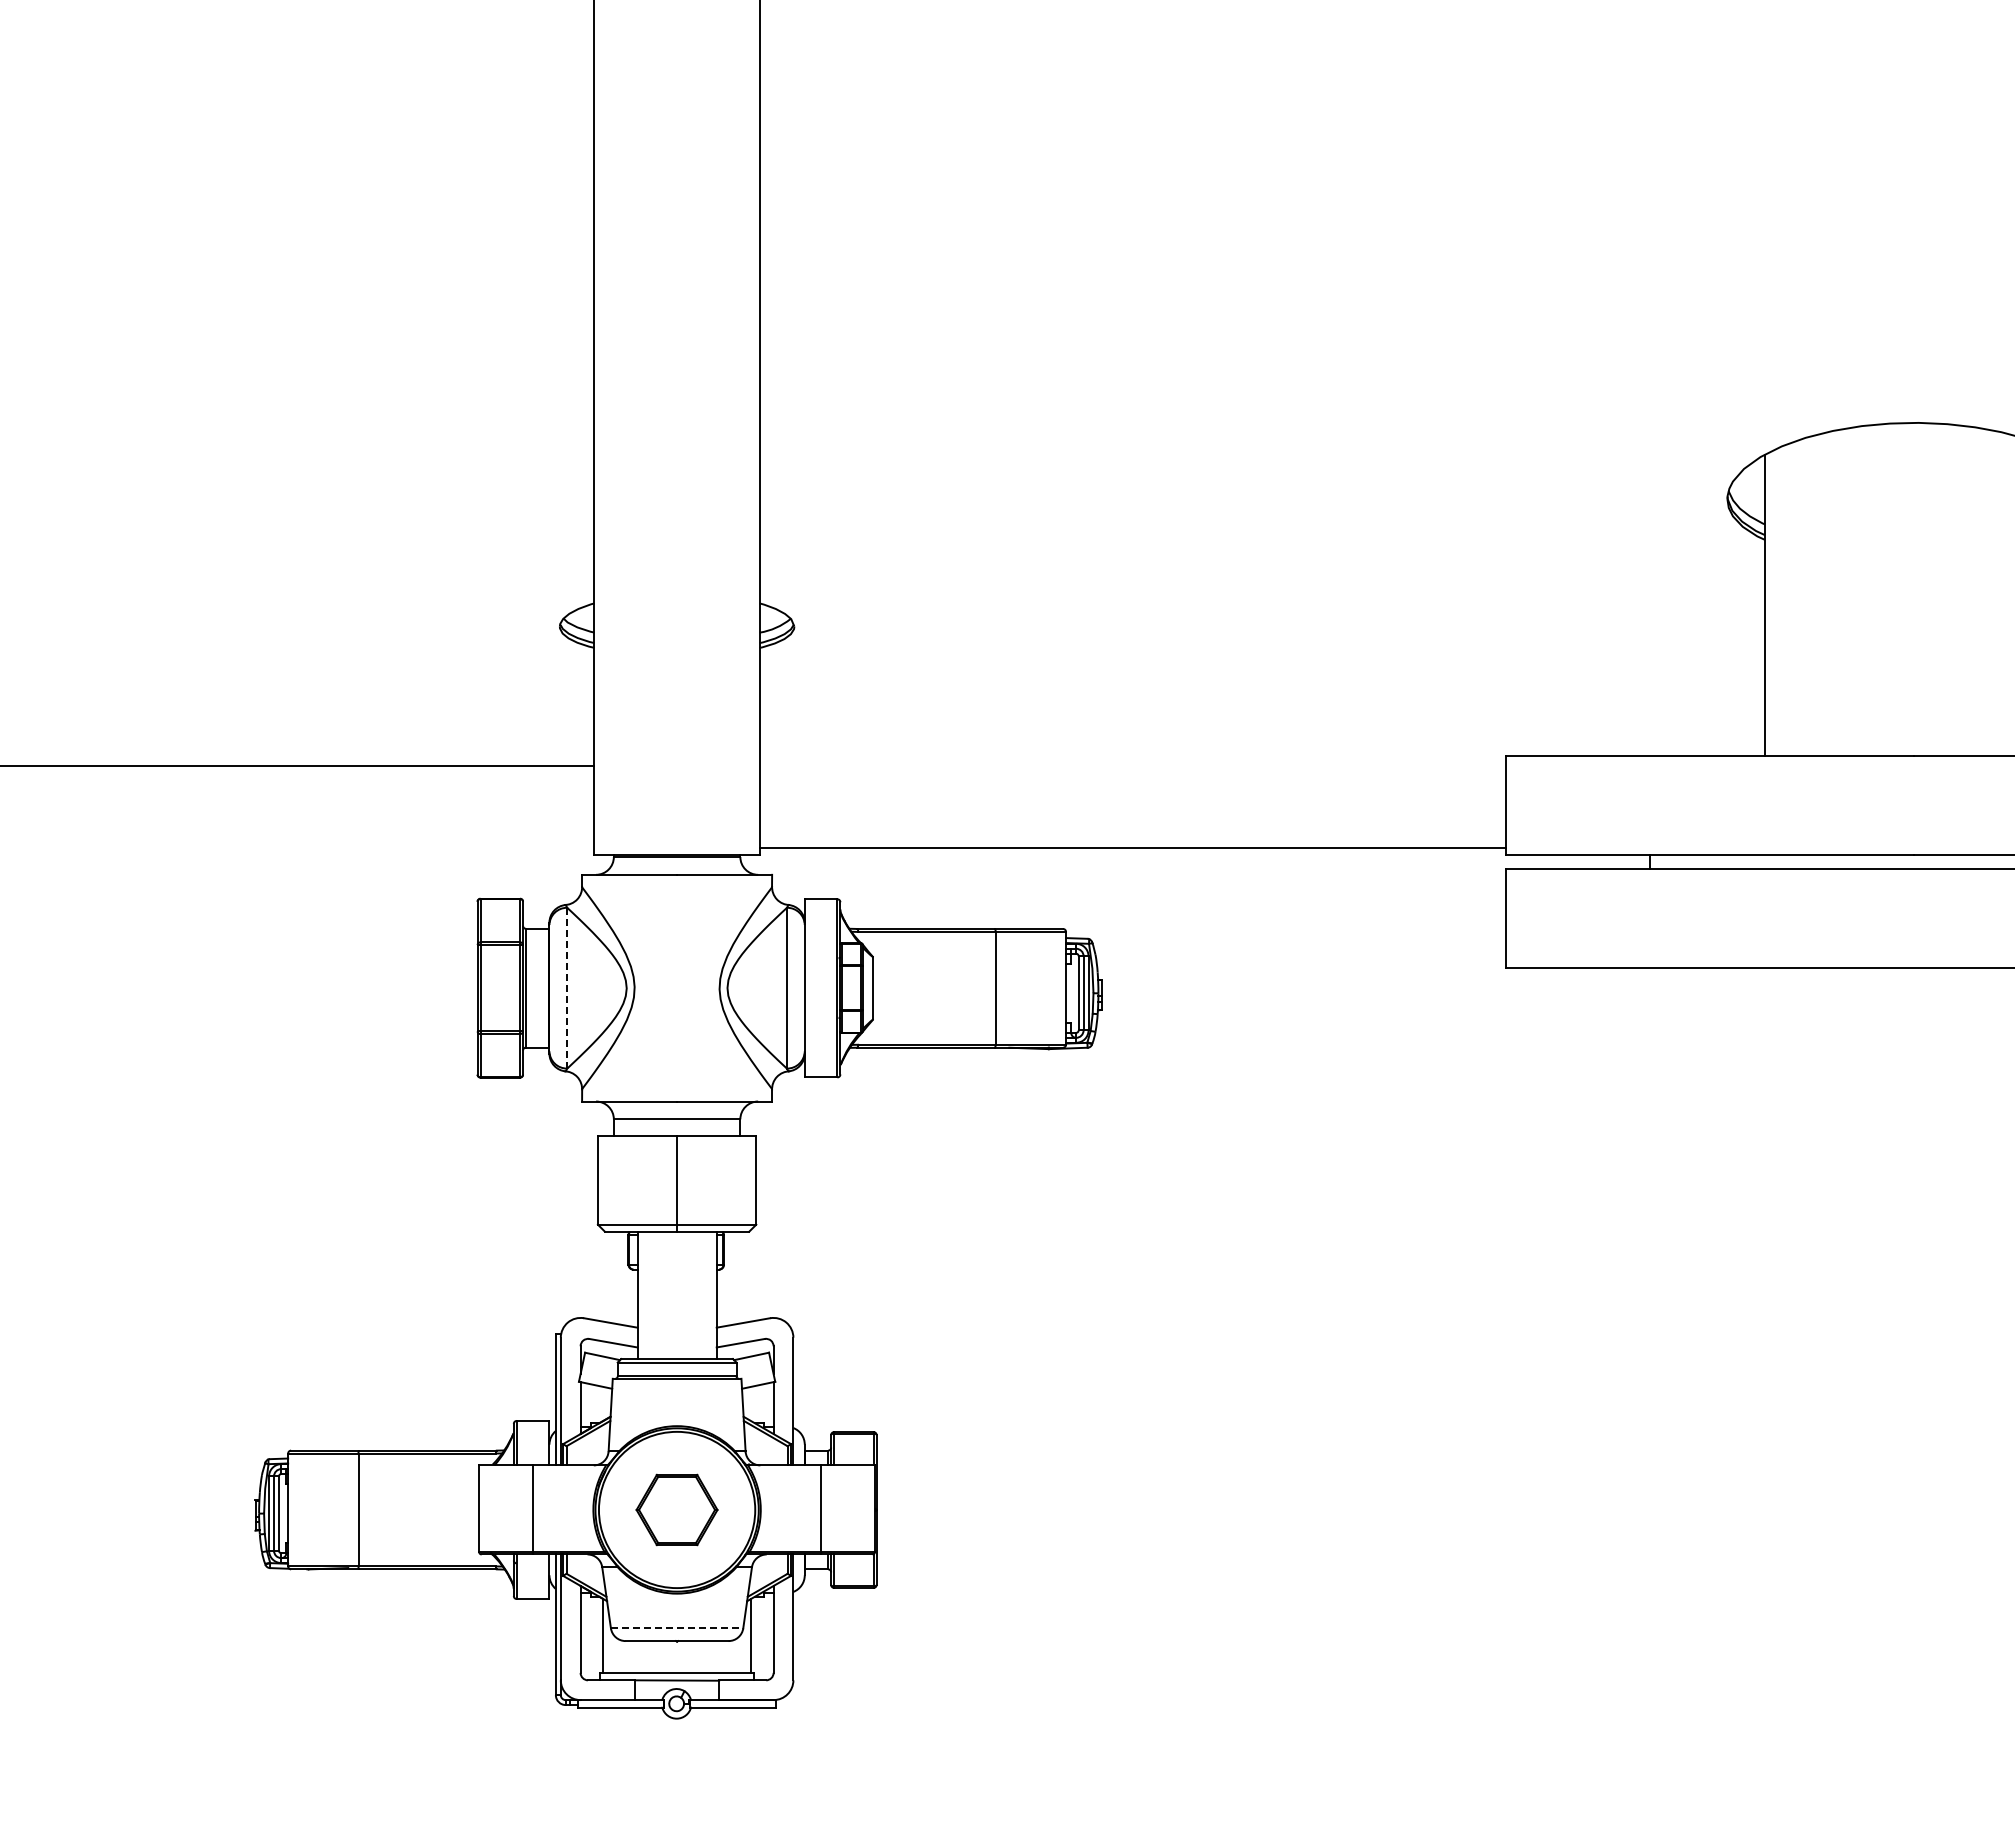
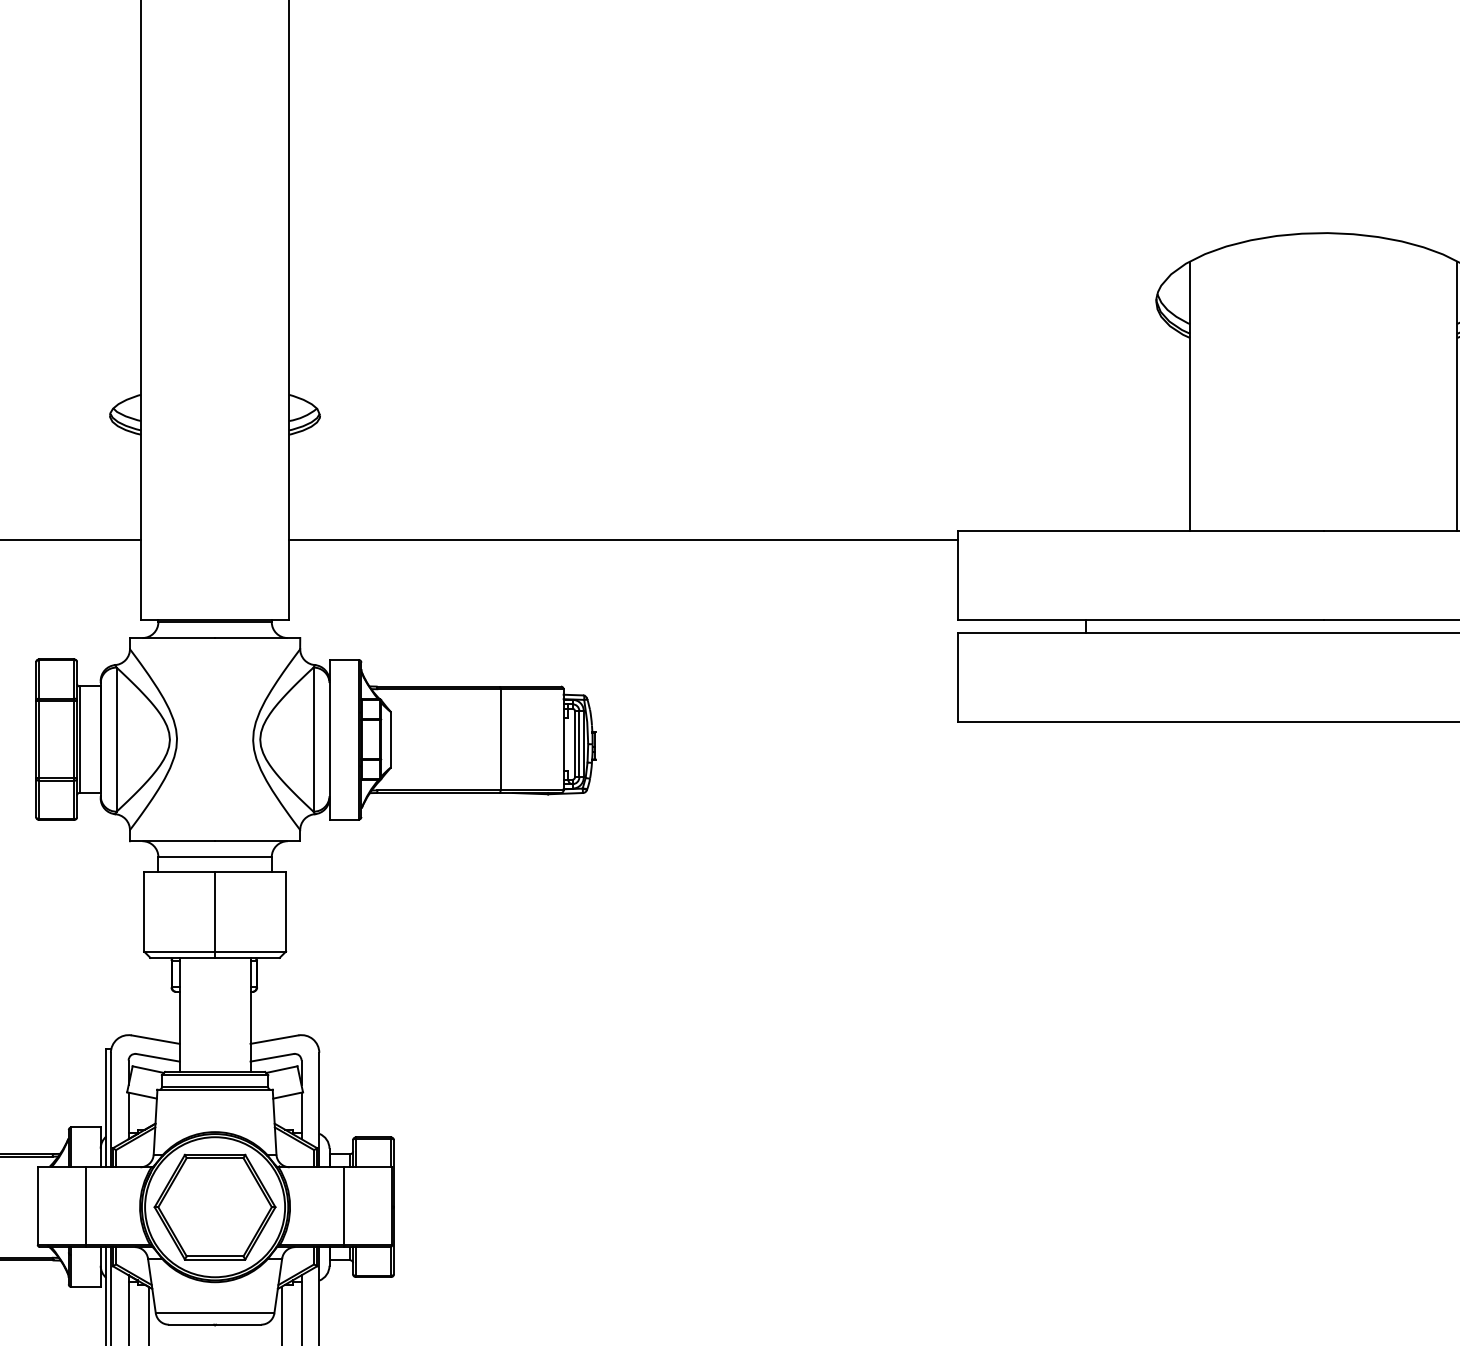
line: (1132, 847) -> (623, 540), moved
line: (567, 987) -> (116, 739), dashed -> solid
part: (676, 1509) -> (214, 1206), size x1.67
line: (677, 1628) -> (215, 1313), dashed -> solid

